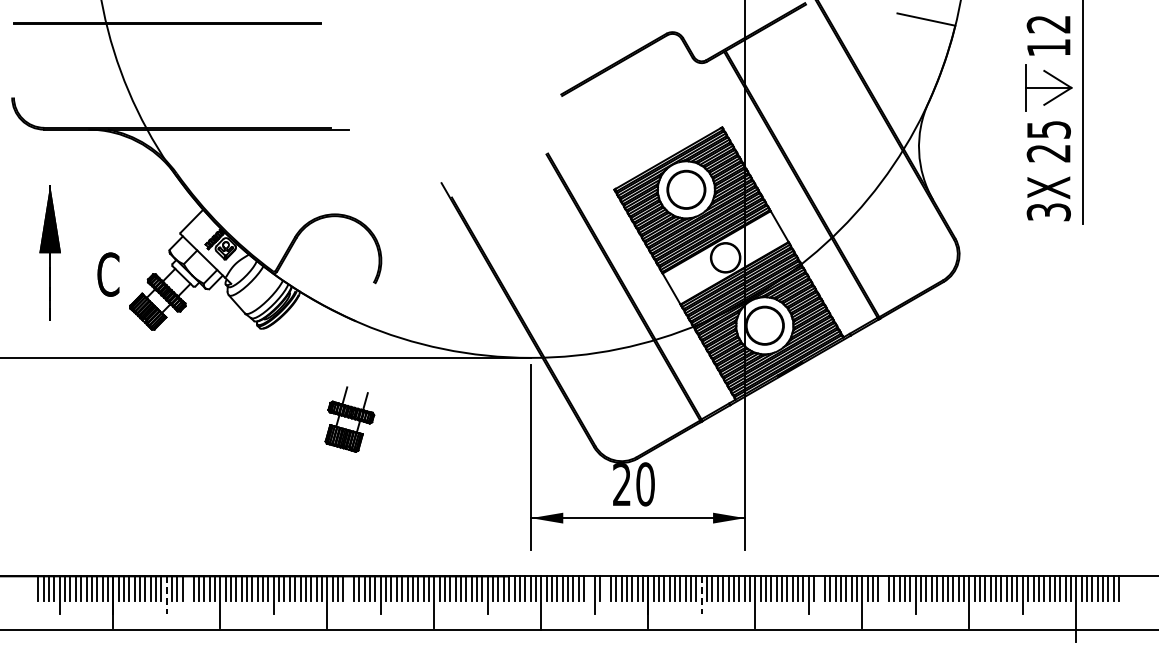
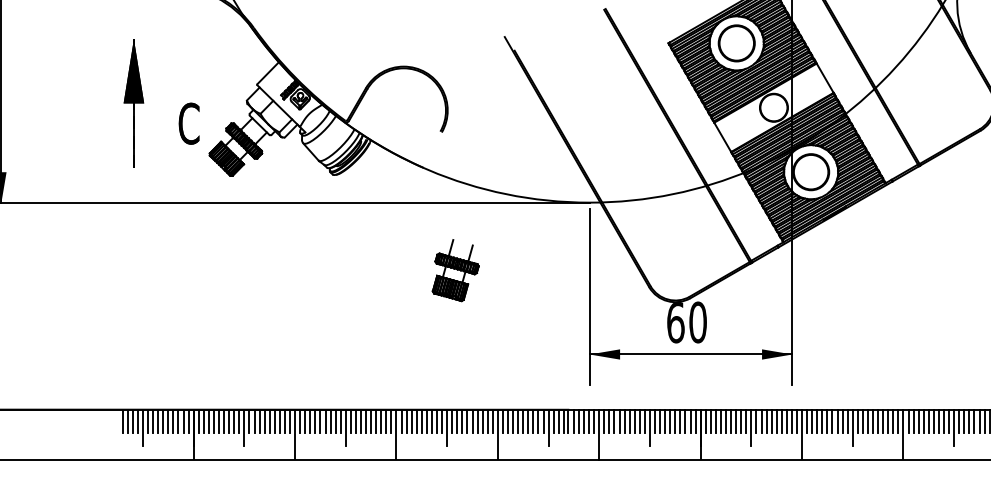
part: (349, 419) -> (455, 270), moved
text: (622, 484) -> (676, 322), 20 -> 60
line: (188, 588) -> (264, 421), added
line: (348, 588) -> (416, 421), added
line: (589, 588) -> (644, 421), added
line: (605, 588) -> (660, 421), added
line: (819, 588) -> (862, 421), added
line: (883, 588) -> (923, 421), added
line: (166, 595) -> (244, 427), dashed -> solid
line: (701, 595) -> (751, 427), dashed -> solid

